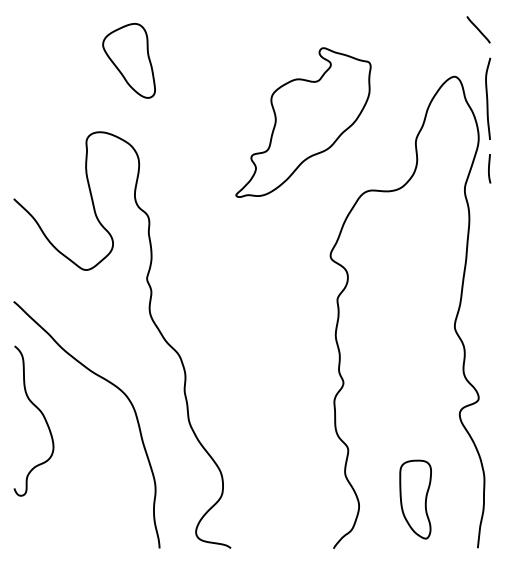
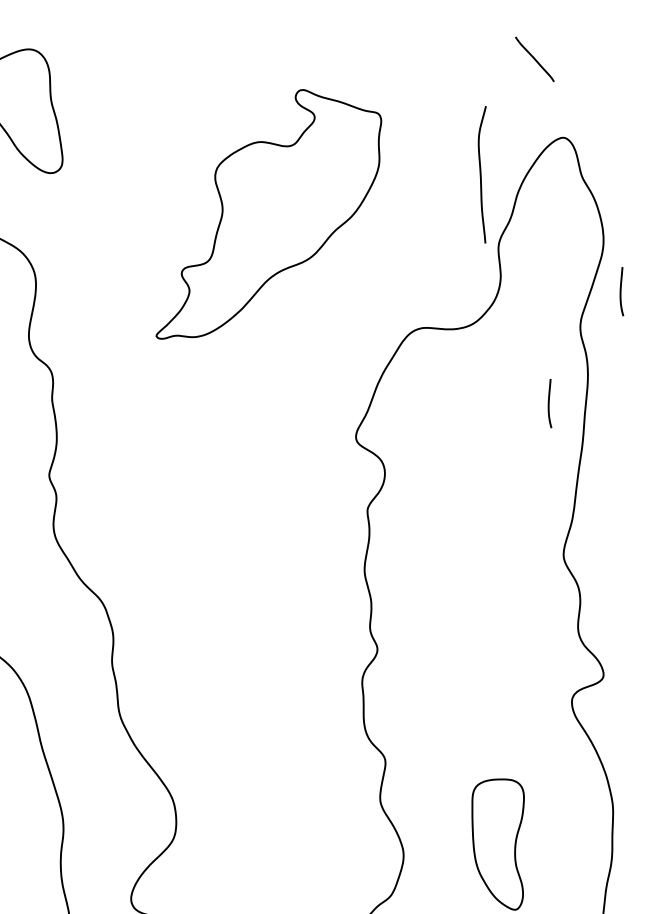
line: (478, 29) -> (534, 58), moved
curve: (488, 98) -> (482, 174), moved
part: (303, 122) -> (268, 214), moved
line: (446, 235) -> (549, 403), added

